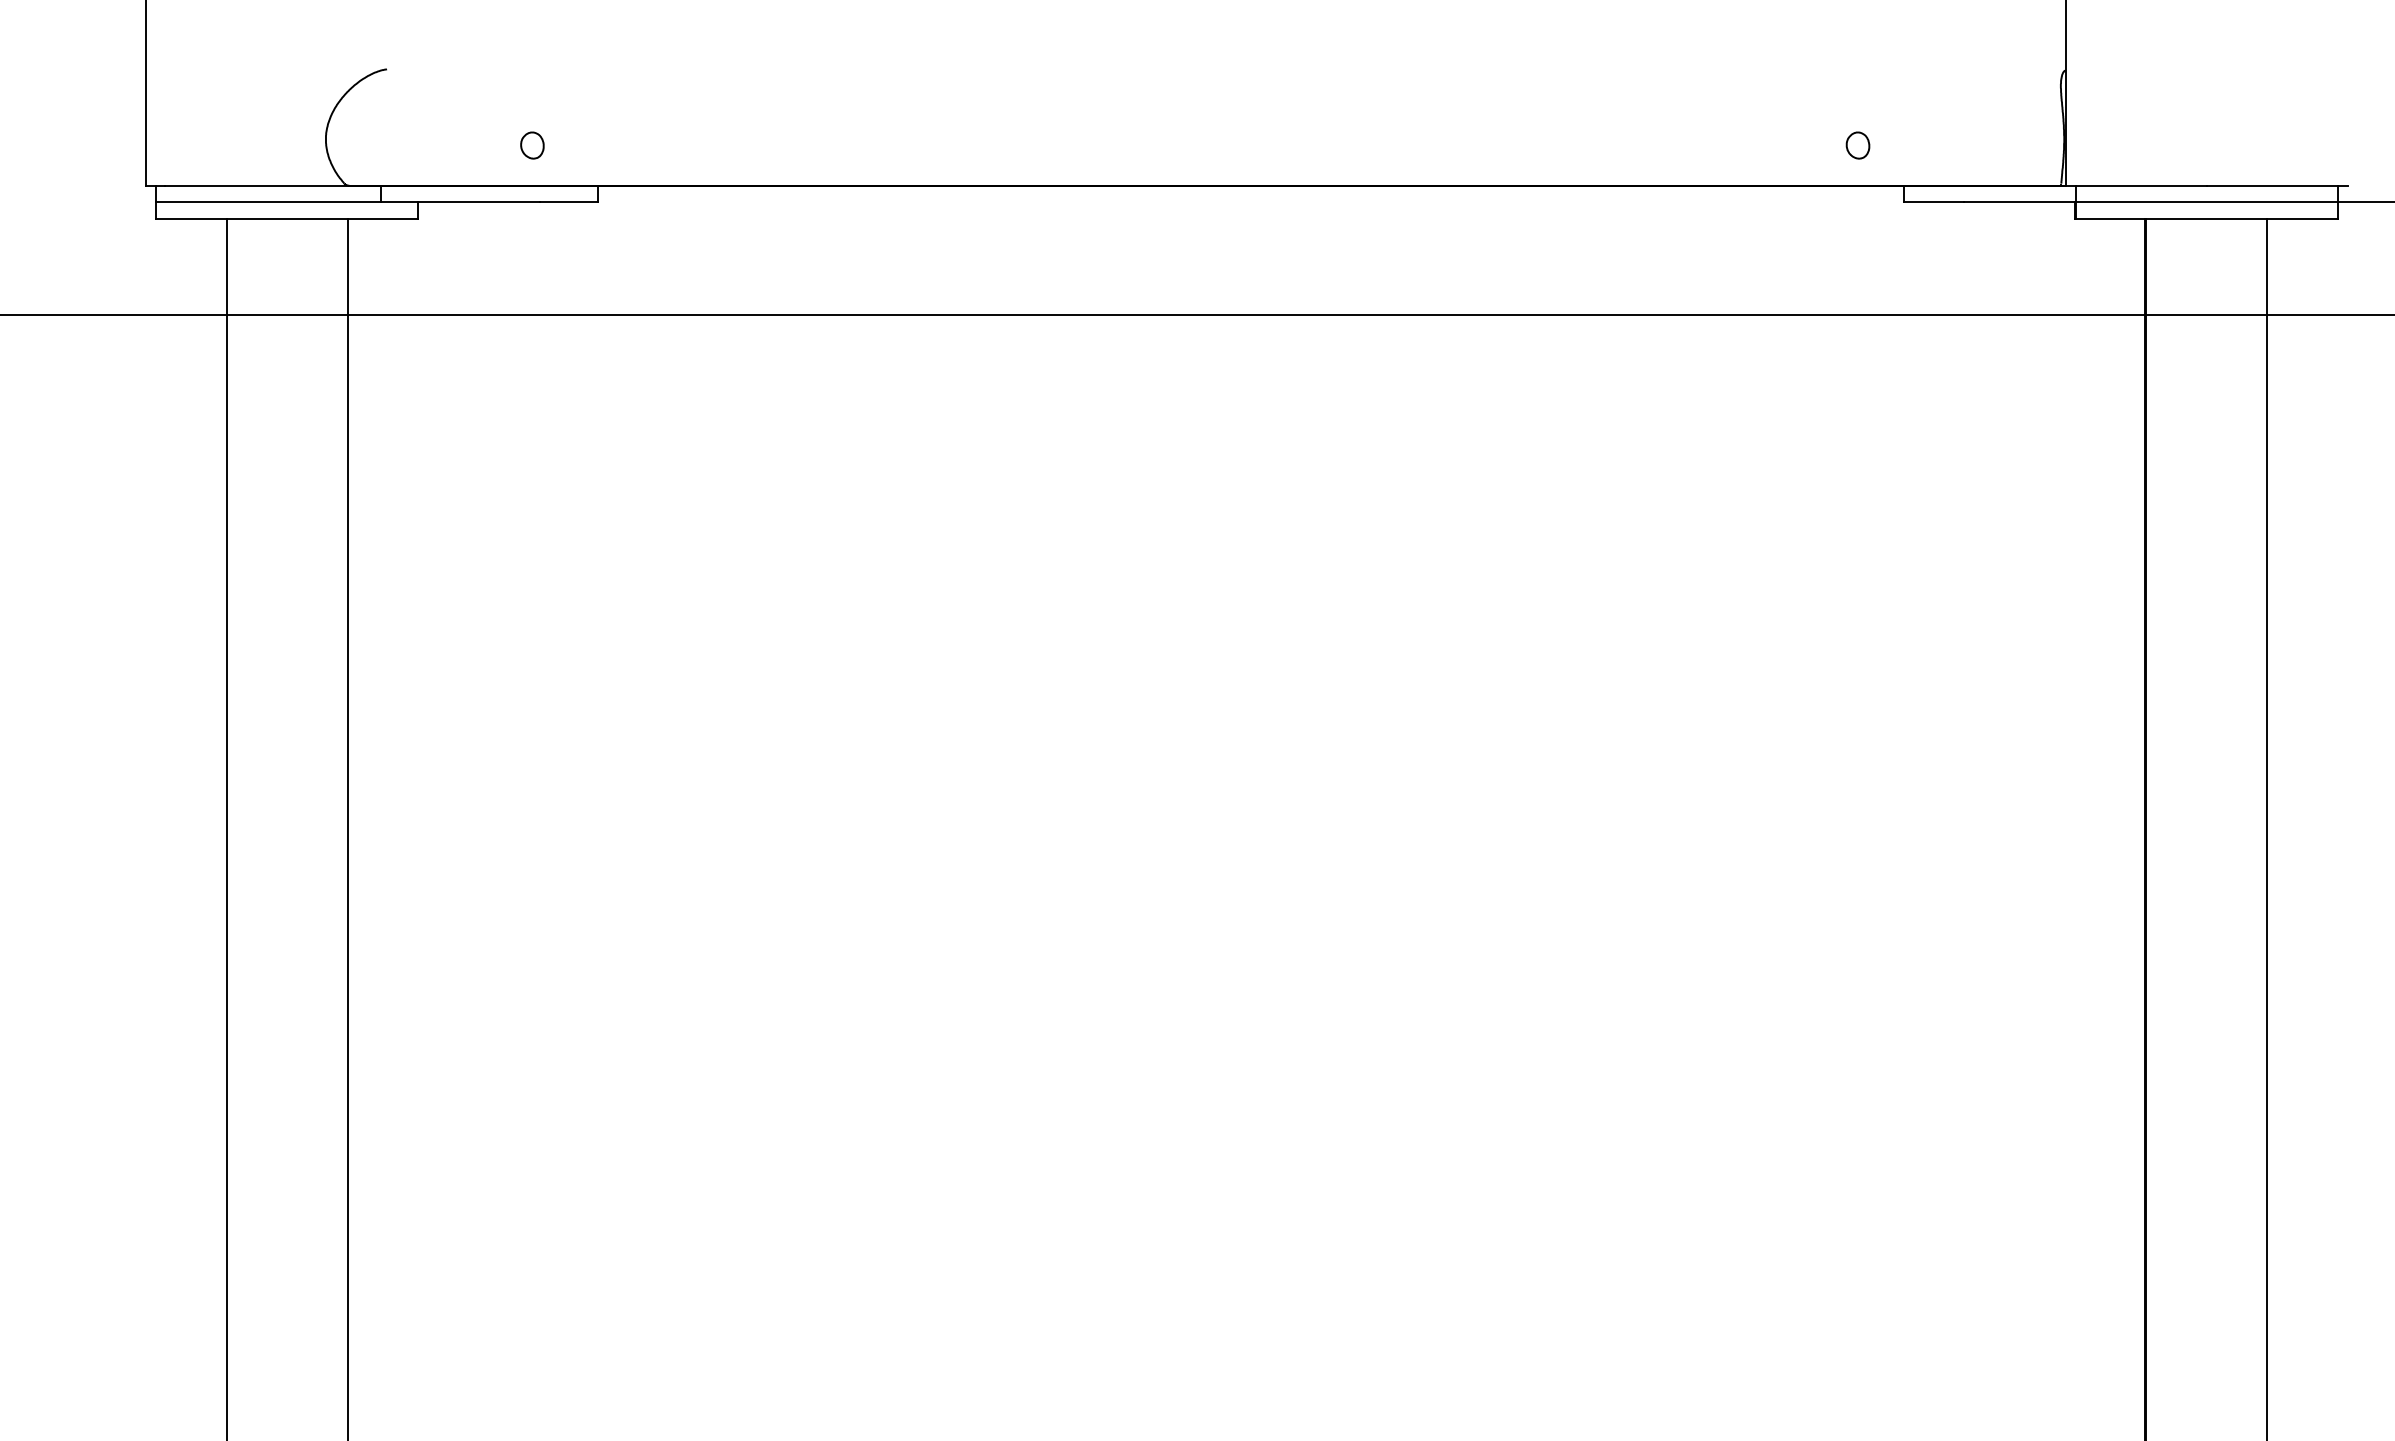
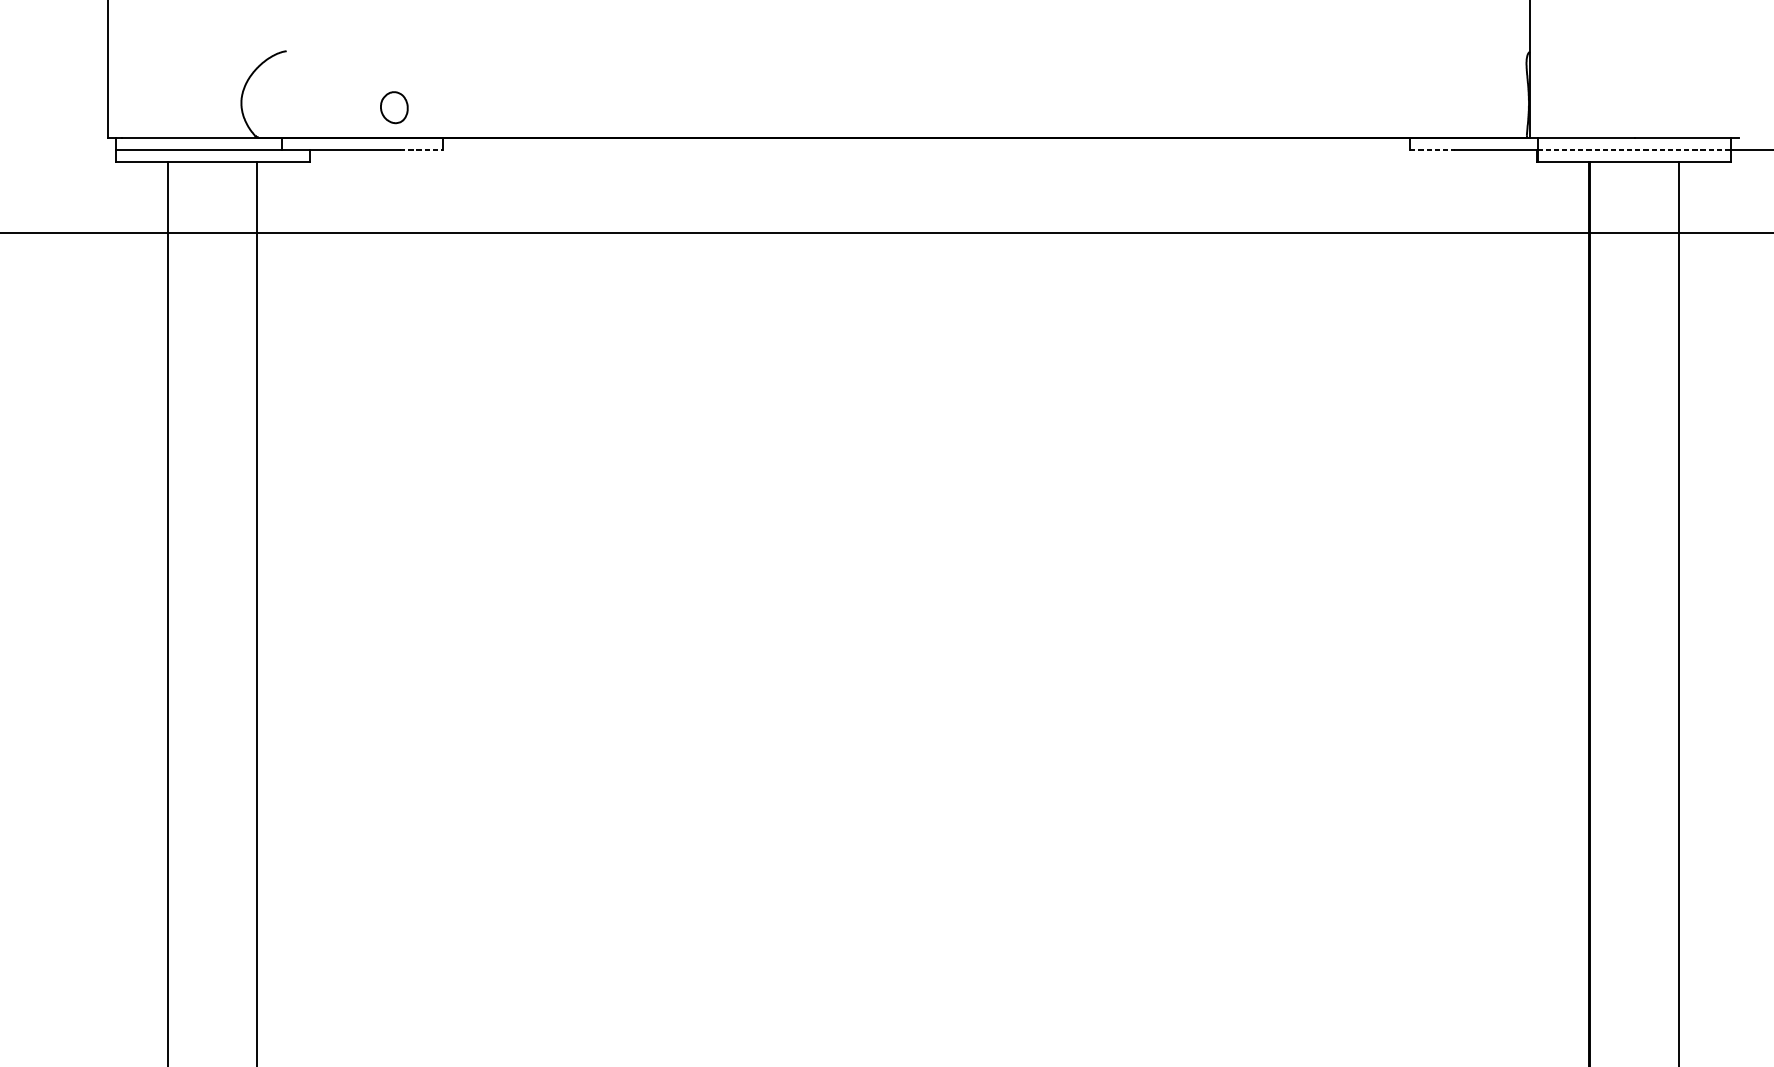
part: (532, 145) -> (394, 107), size x1.6
part: (1857, 145) -> (1375, 107), removed
line: (569, 202) -> (421, 149), solid -> dashed
line: (1934, 202) -> (1432, 149), solid -> dashed
line: (2206, 202) -> (1634, 149), solid -> dashed

